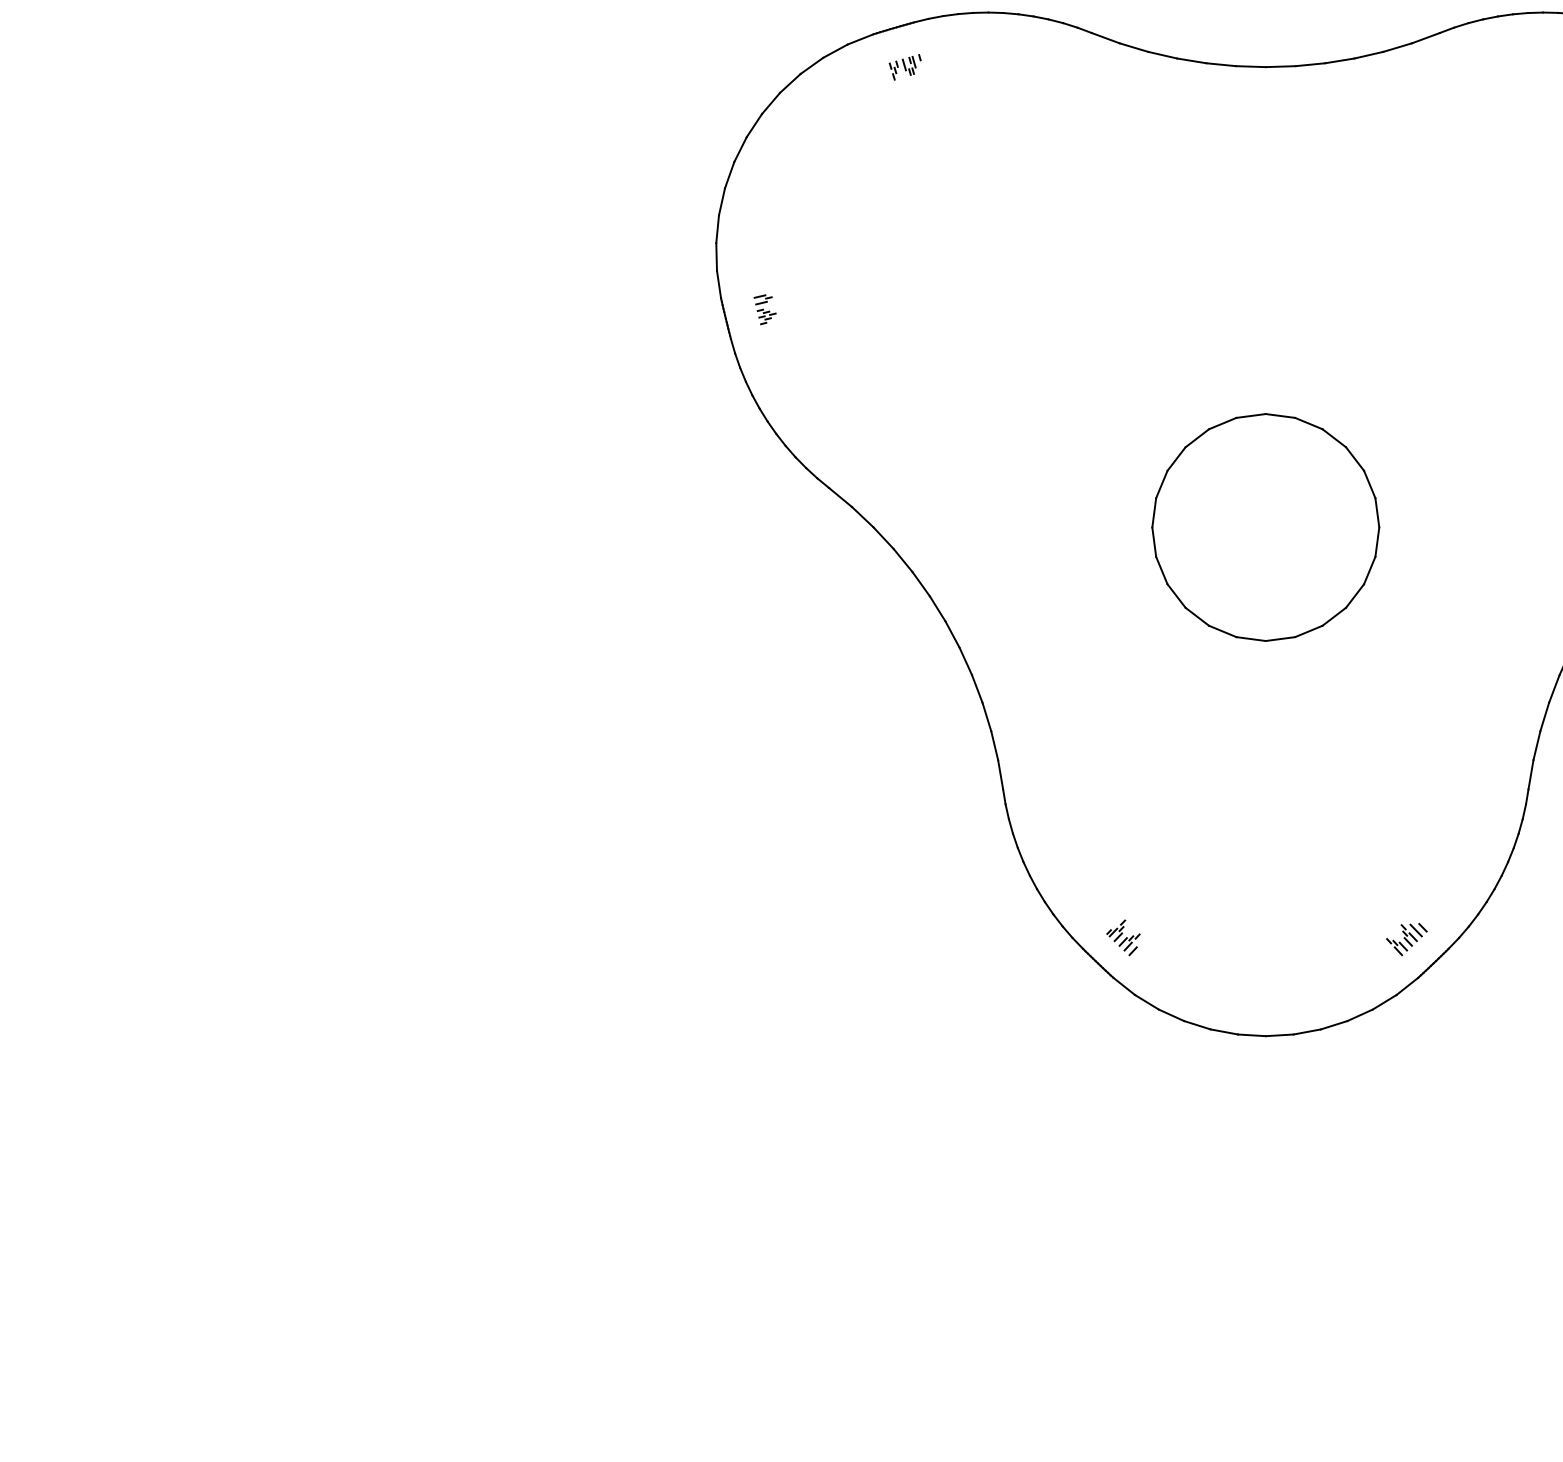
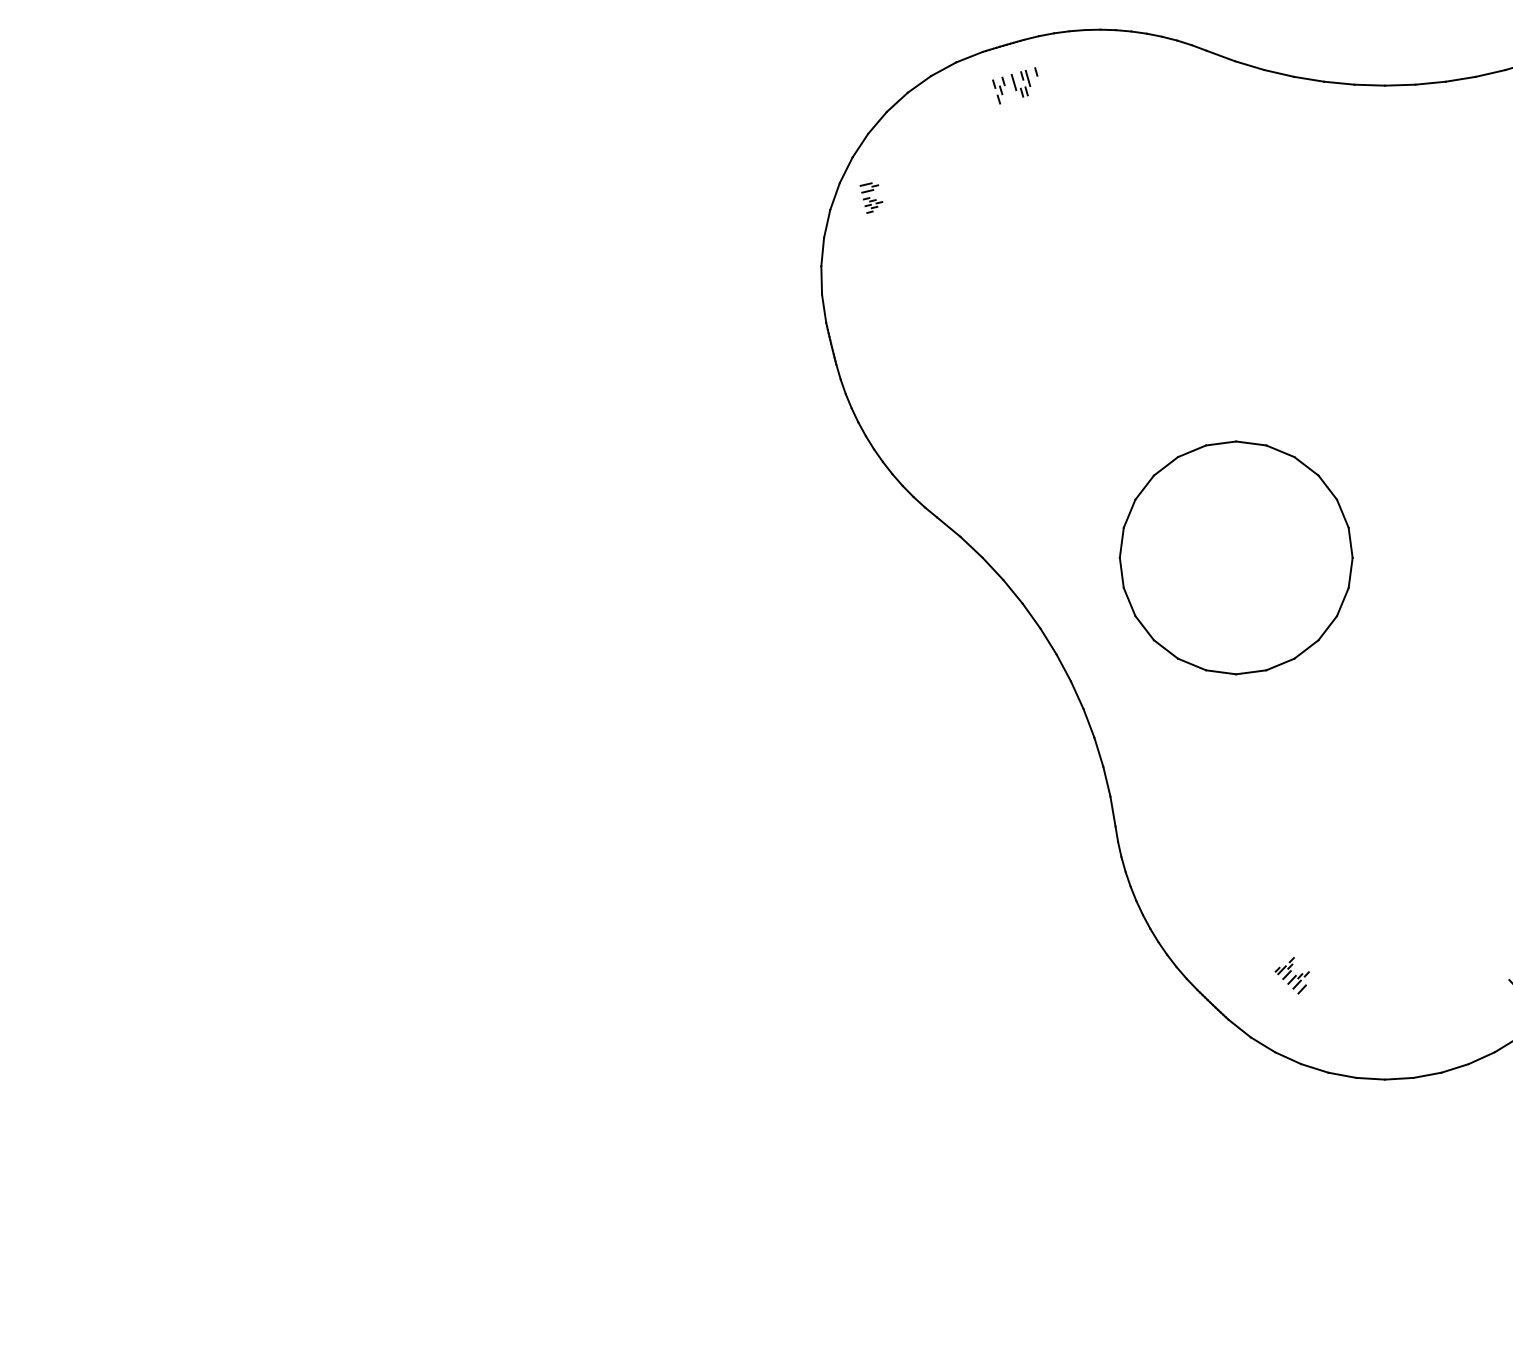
part: (904, 67) -> (1014, 86), size x1.4
part: (764, 309) -> (870, 197), moved
part: (1265, 527) -> (1235, 557), moved
part: (1123, 937) -> (1292, 975), moved

